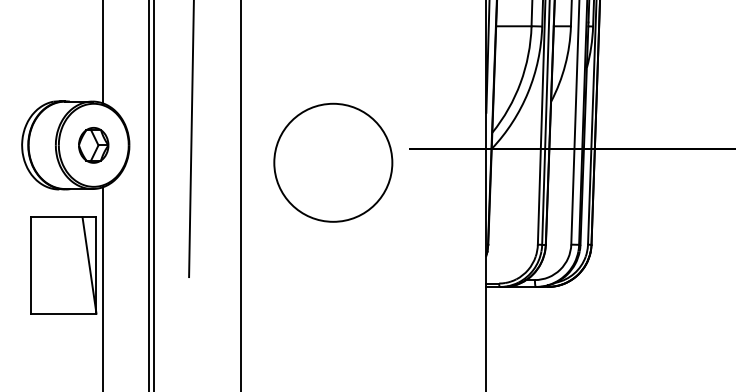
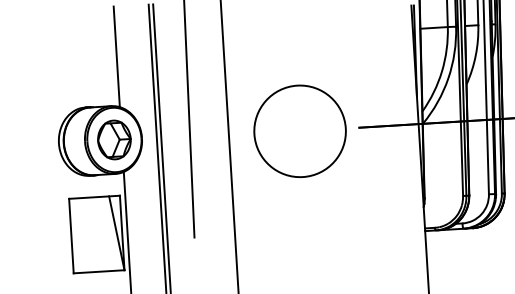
part: (93, 145) -> (114, 140), size x1.43
circle: (333, 162) -> (300, 131), moved

